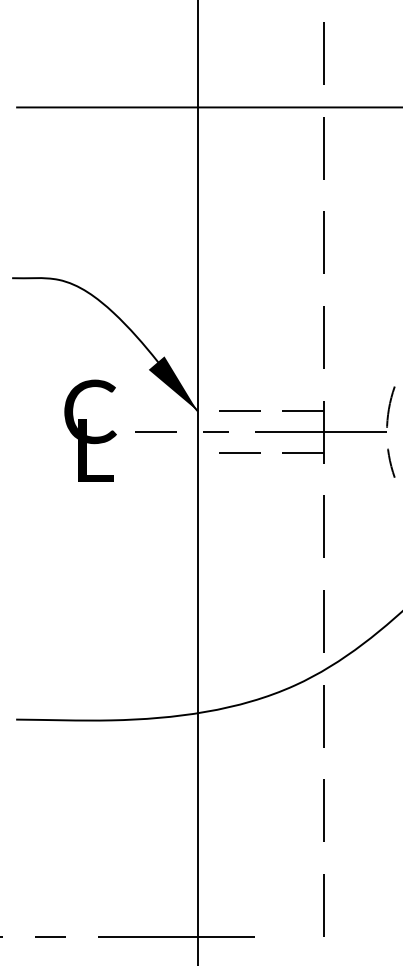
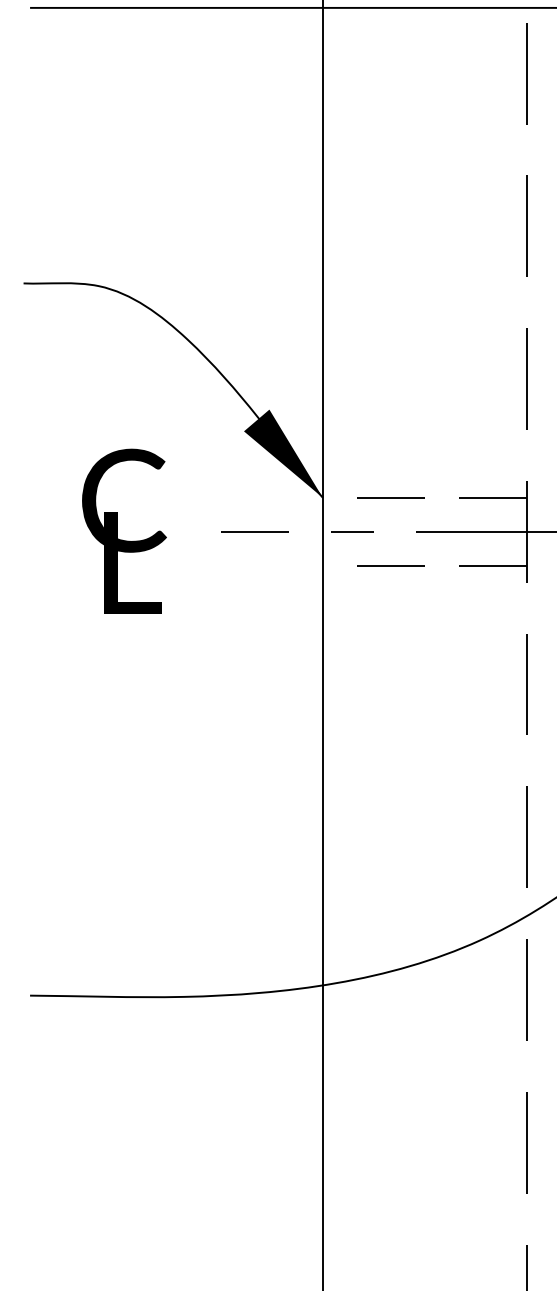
text: (90, 430) -> (124, 530), moved

